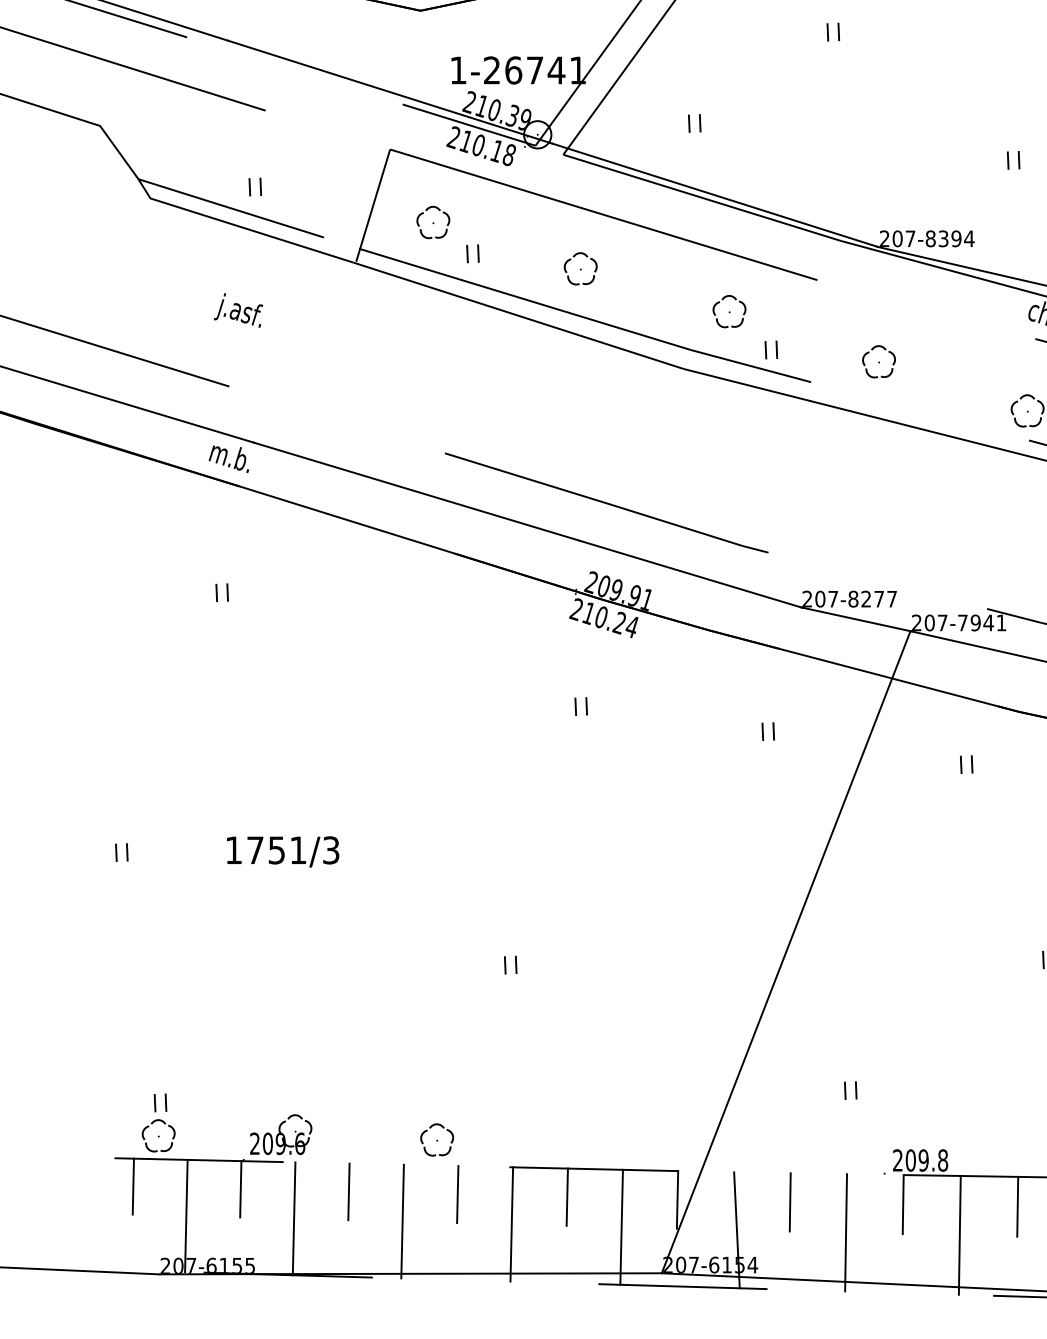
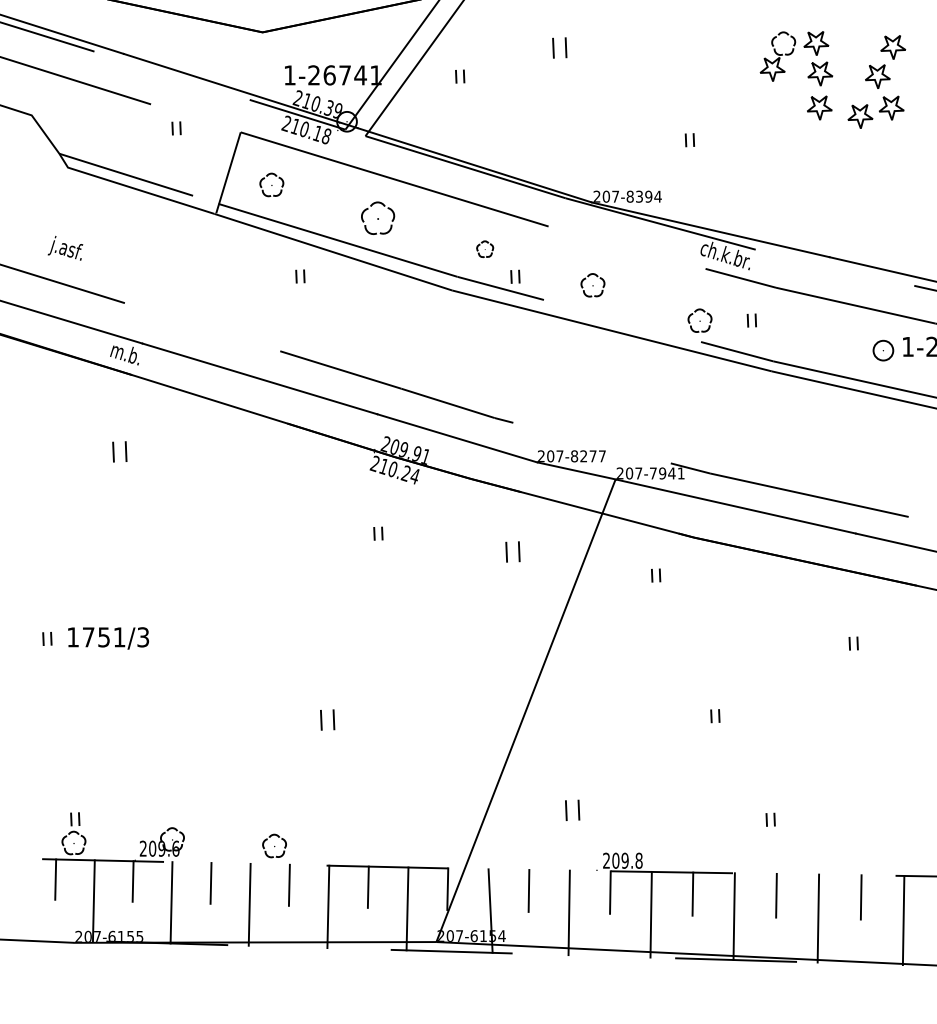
part: (833, 31) -> (560, 47), size x1.6
part: (695, 123) -> (460, 76), moved
part: (255, 187) -> (176, 128), moved
part: (473, 253) -> (300, 276), moved
part: (579, 269) -> (377, 218), size x1.4
text: (238, 310) -> (65, 248), moved
part: (728, 312) -> (484, 249), size x0.7
part: (221, 592) -> (119, 451), size x1.6
part: (768, 731) -> (513, 551), size x1.6
text: (282, 851) -> (108, 638), moved
part: (510, 964) -> (327, 719), size x1.6
part: (850, 1090) -> (572, 810), size x1.6

